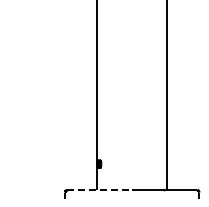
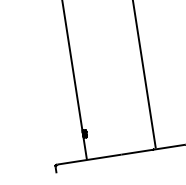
line: (100, 190) -> (90, 159), dashed -> solid

